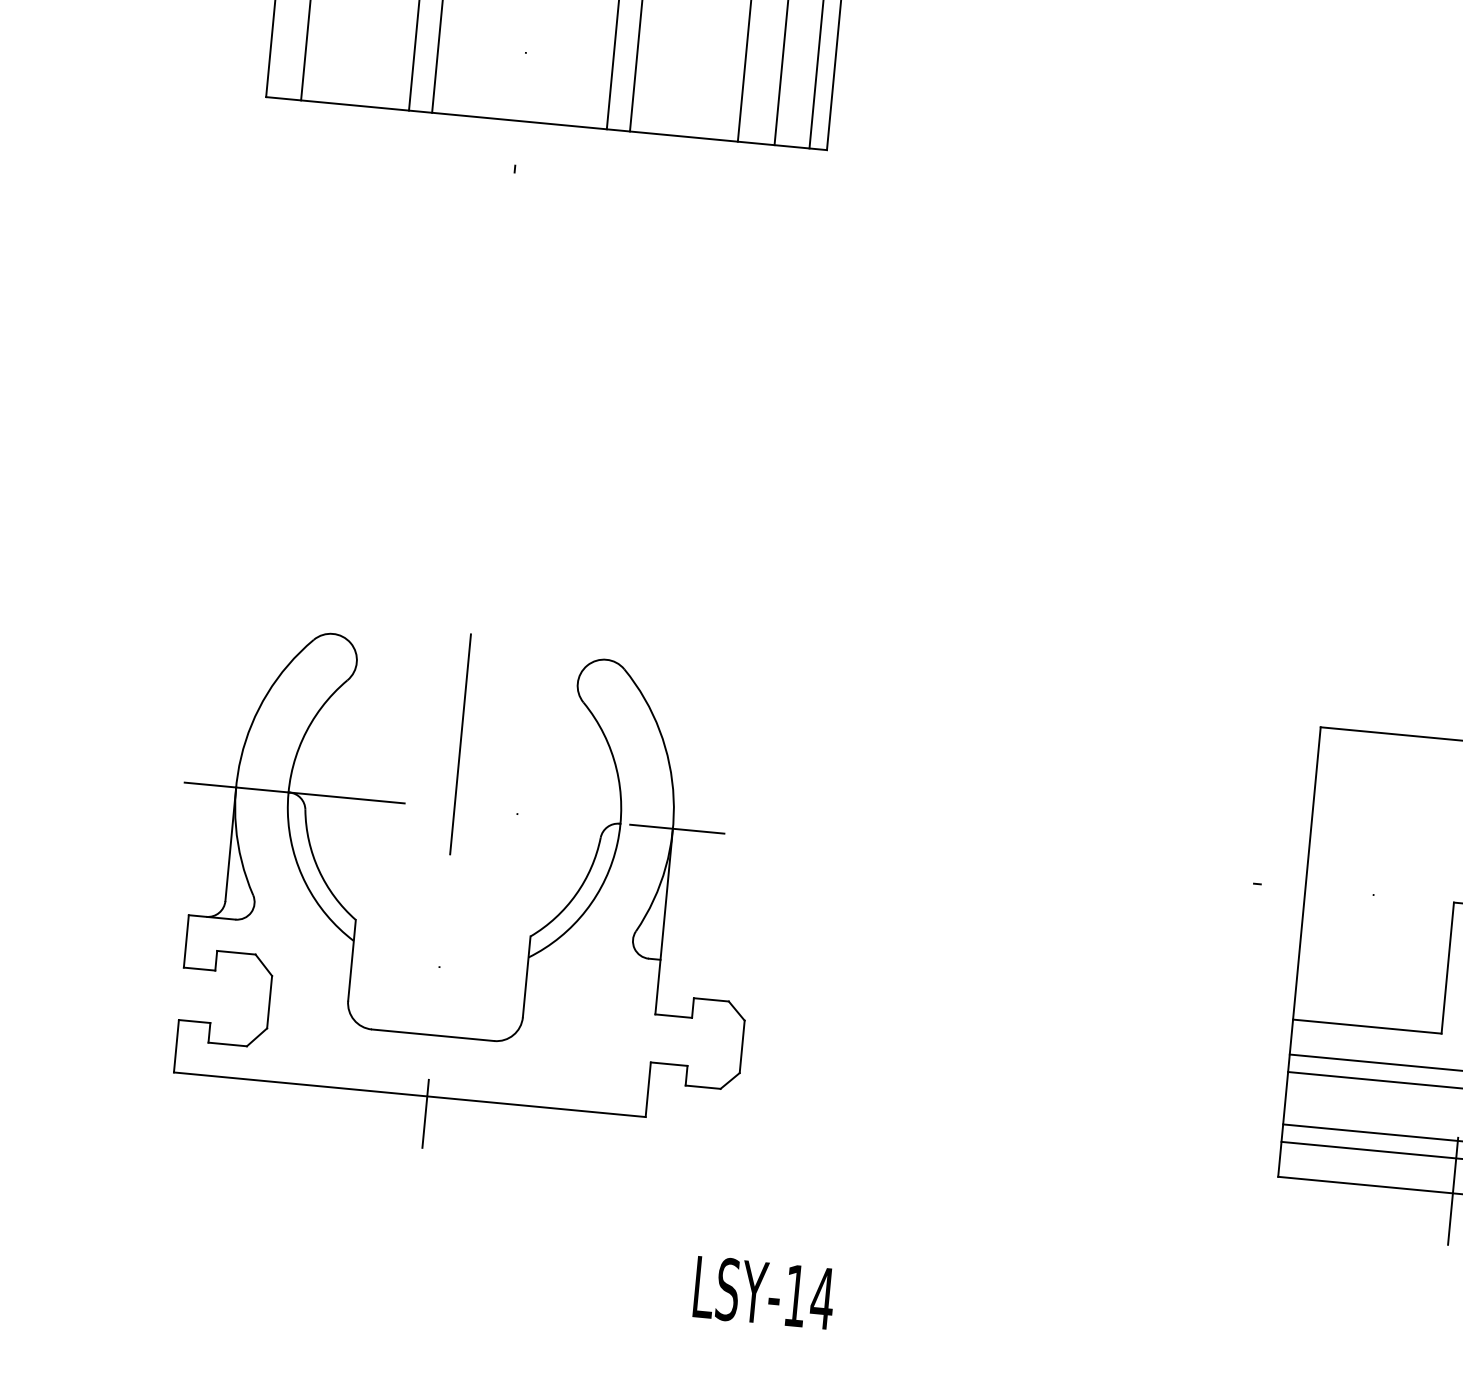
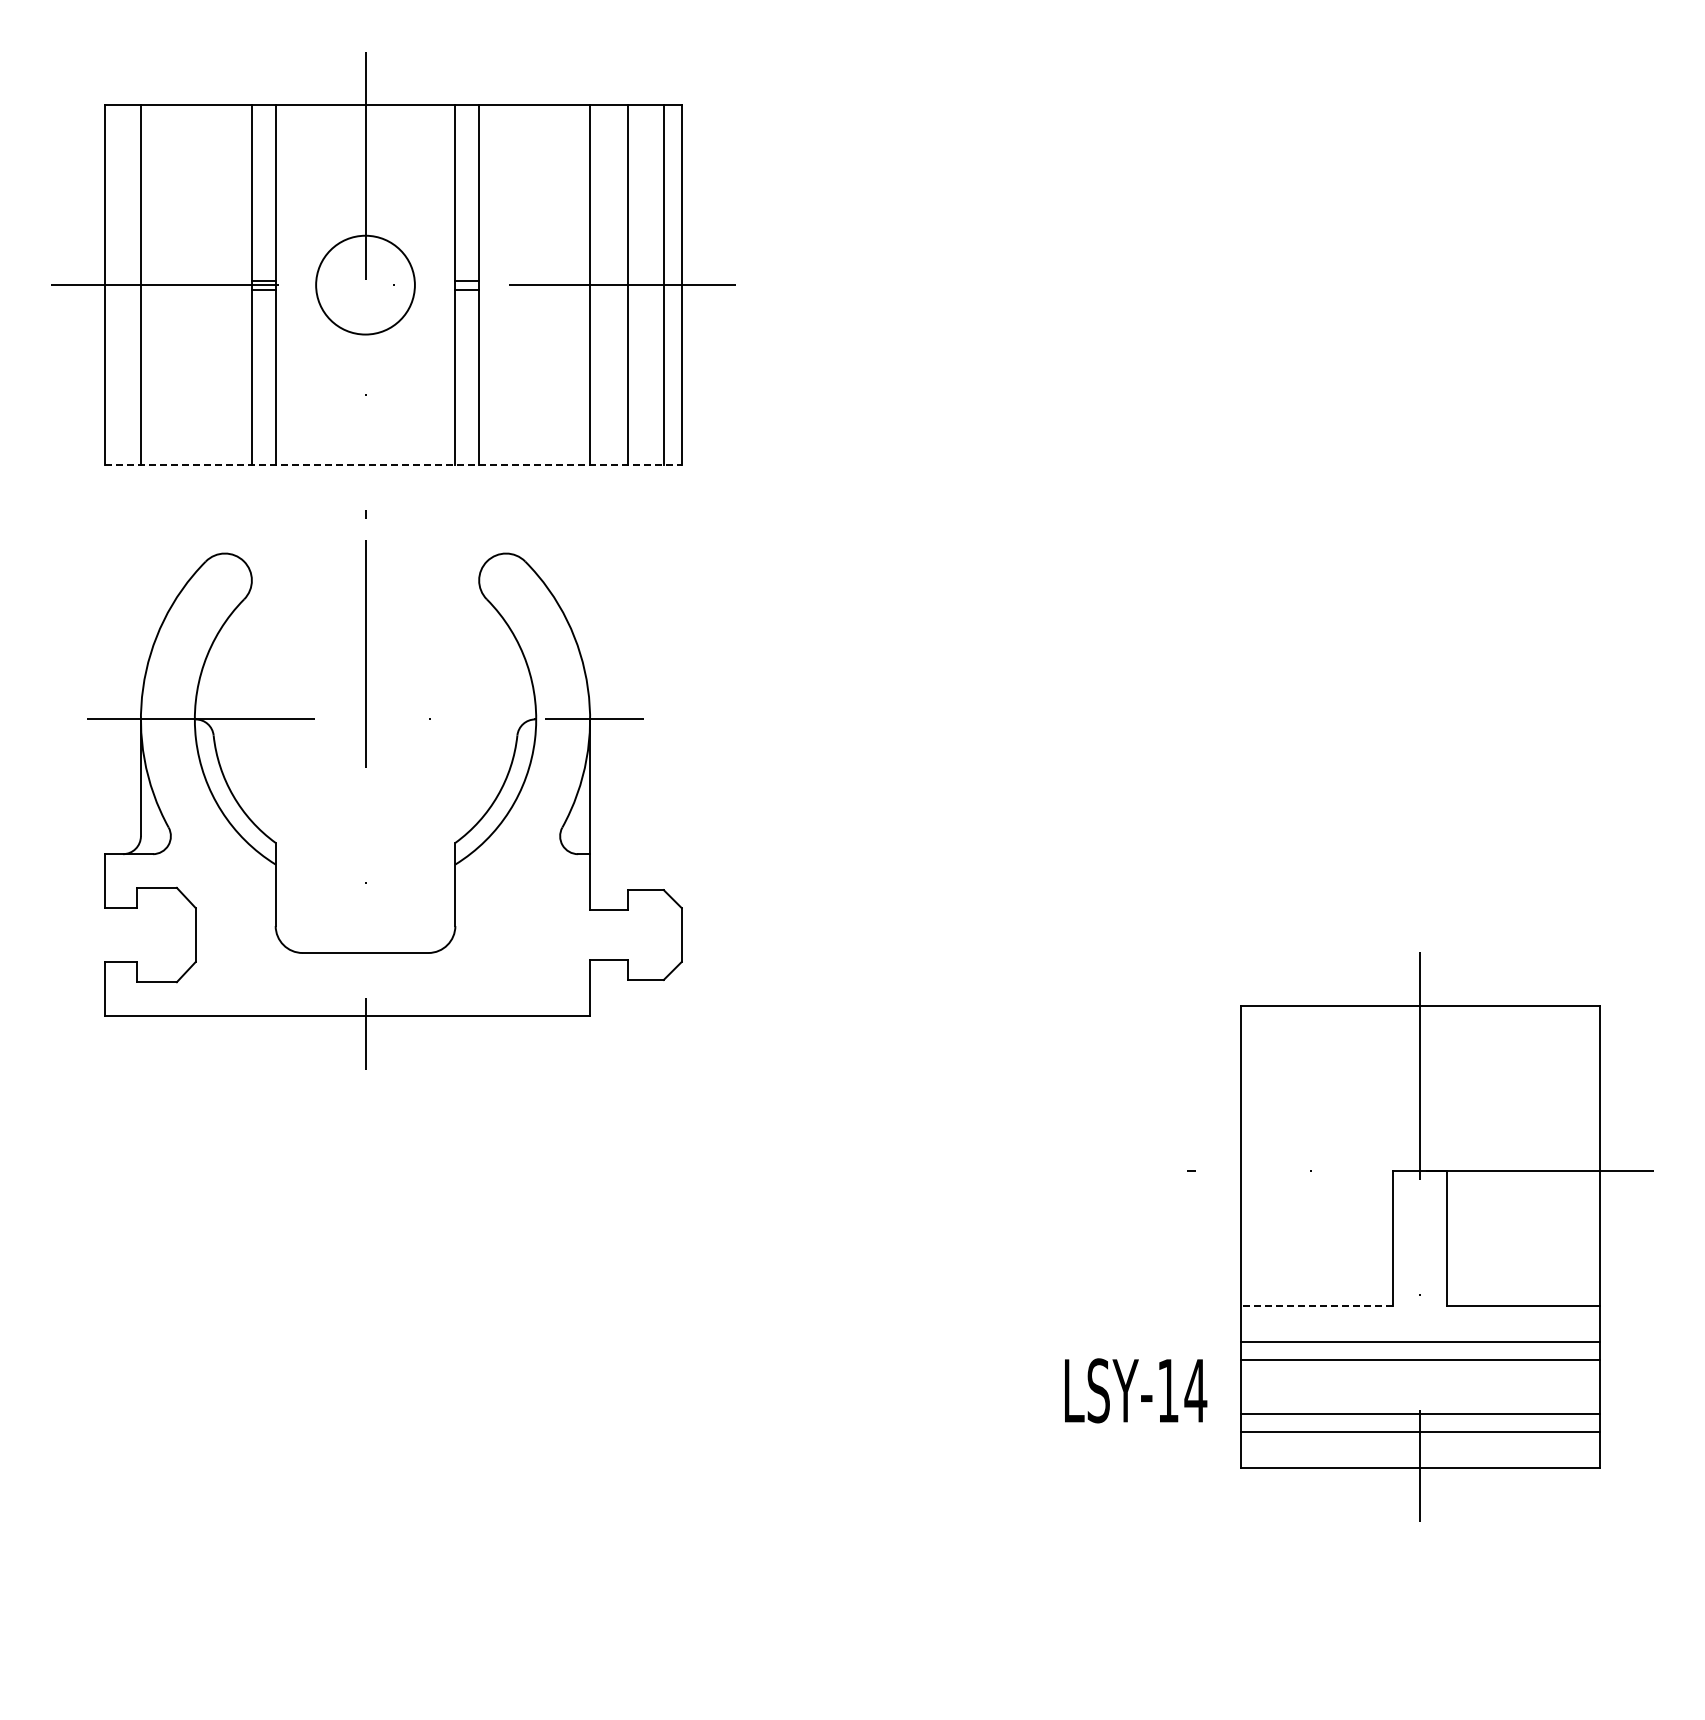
line: (546, 123) -> (393, 464), solid -> dashed
part: (451, 854) -> (366, 767), moved
line: (1366, 1026) -> (1316, 1306), solid -> dashed
text: (764, 1292) -> (1136, 1390), moved

